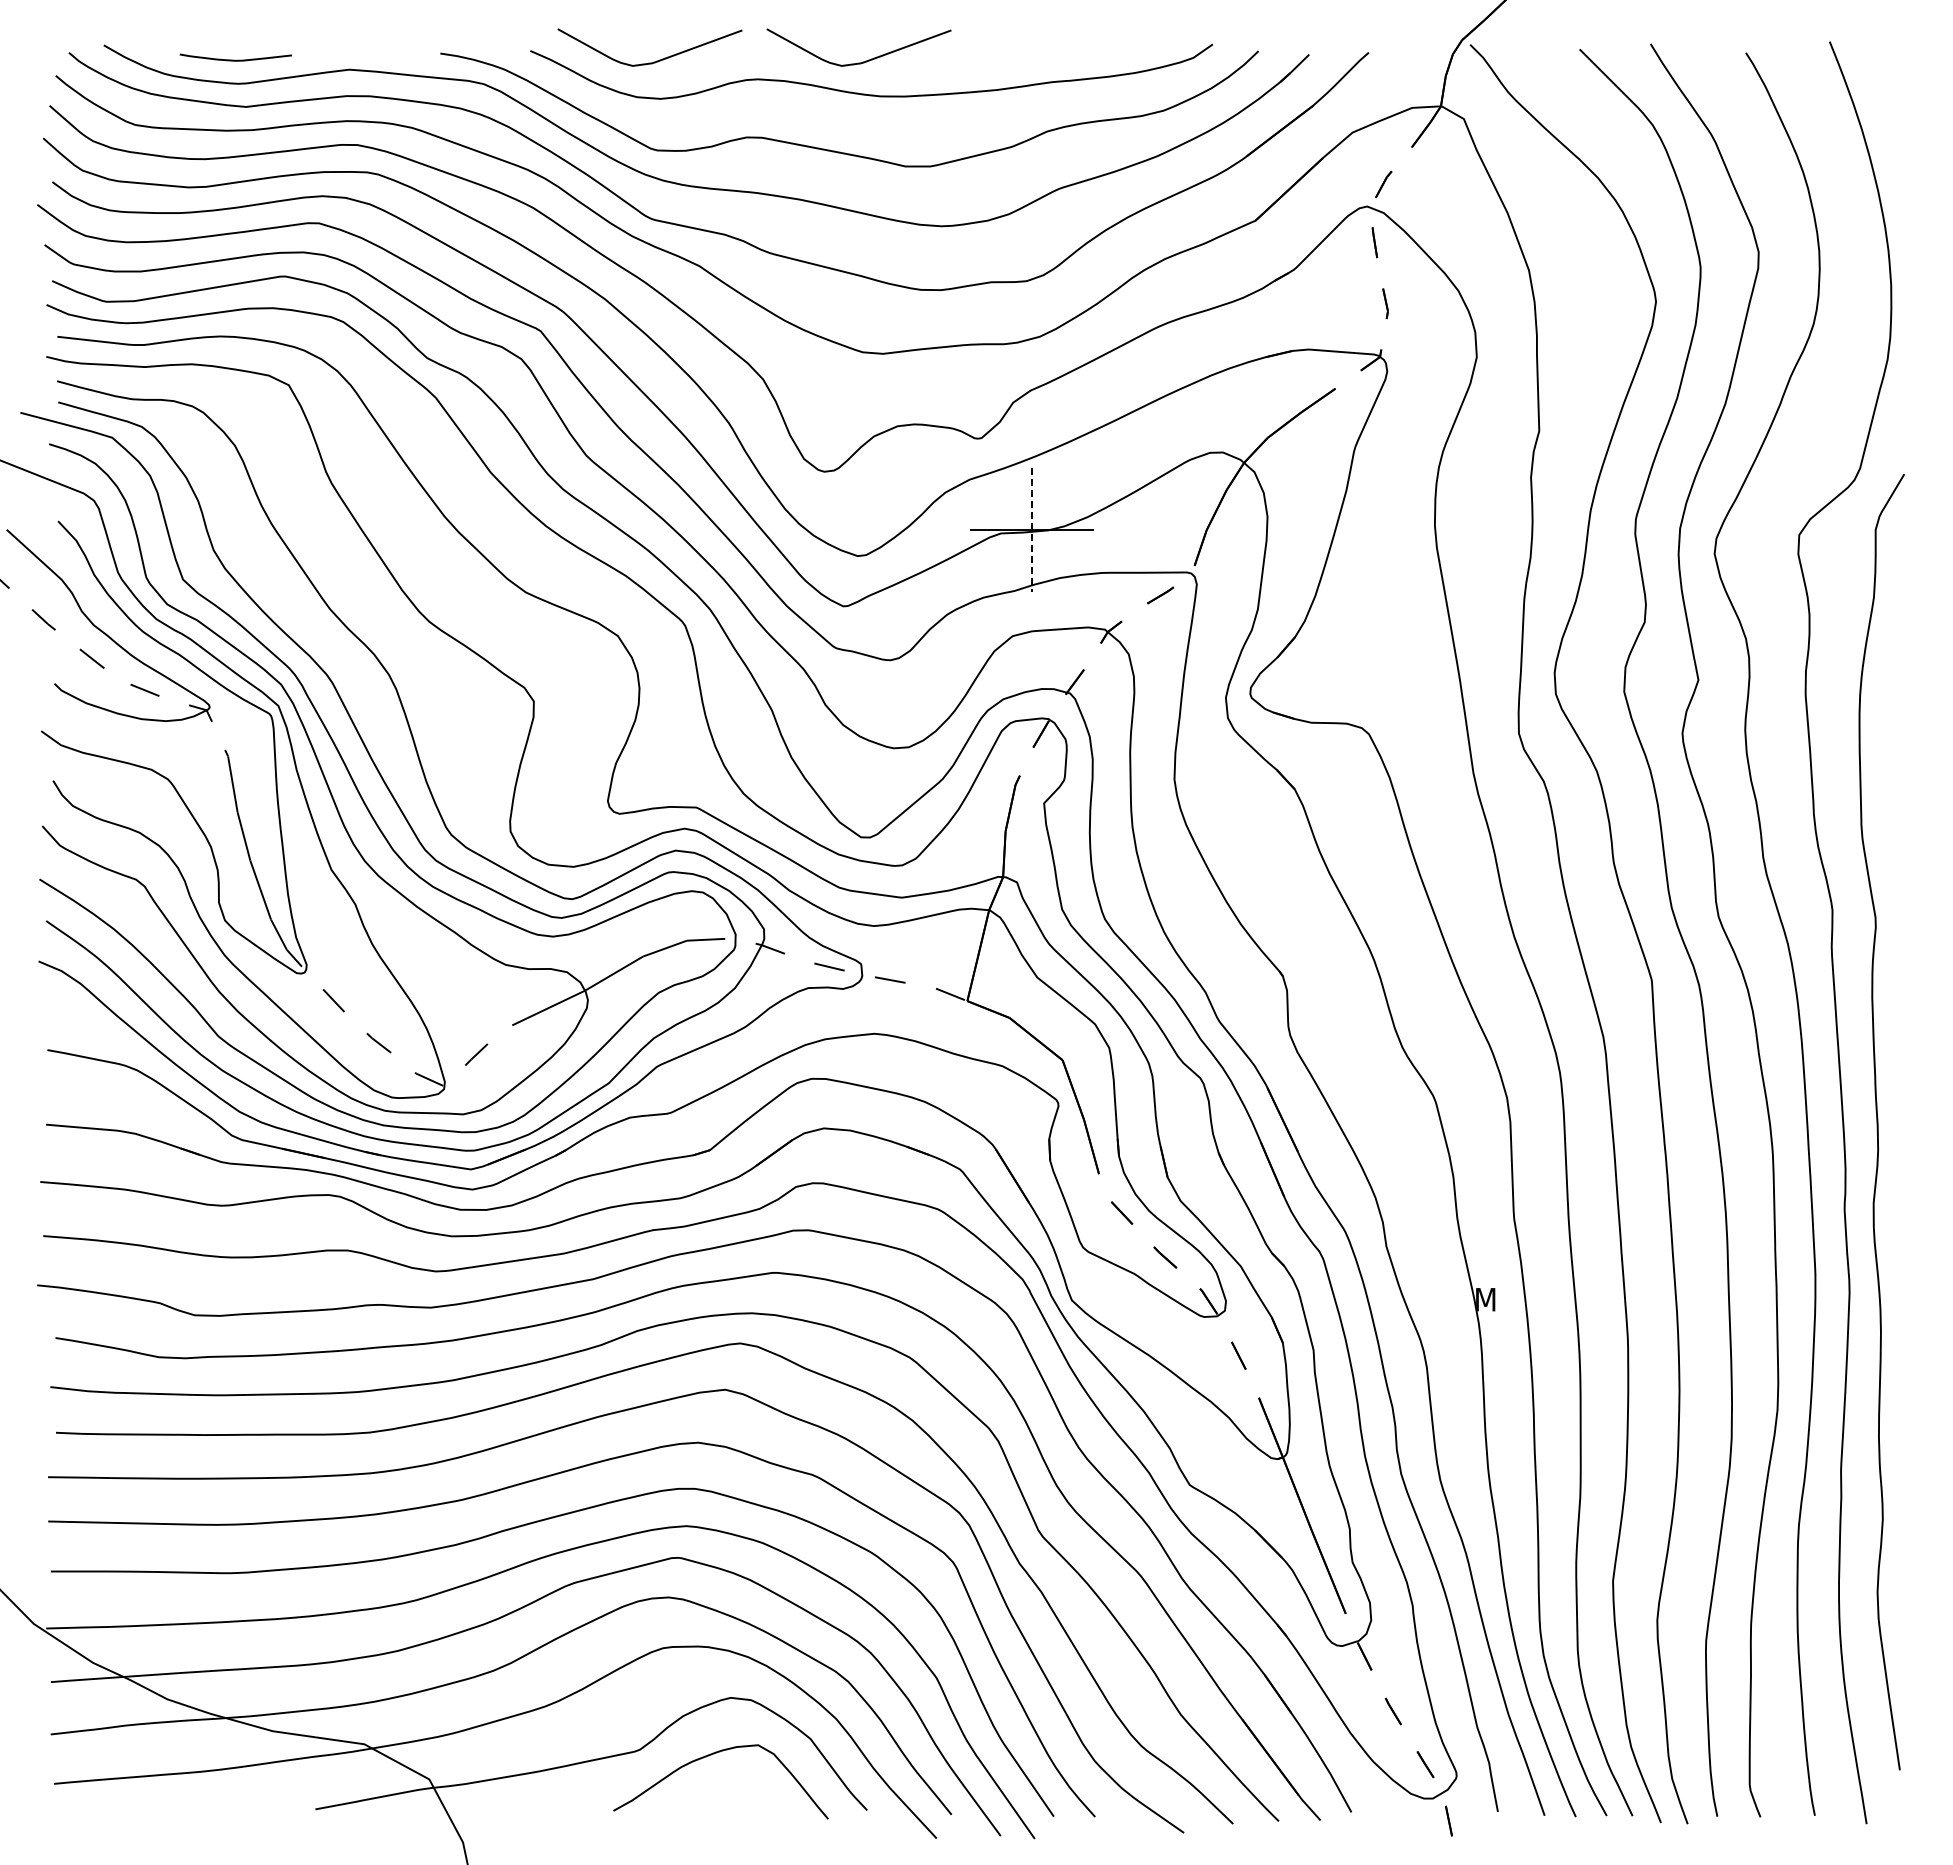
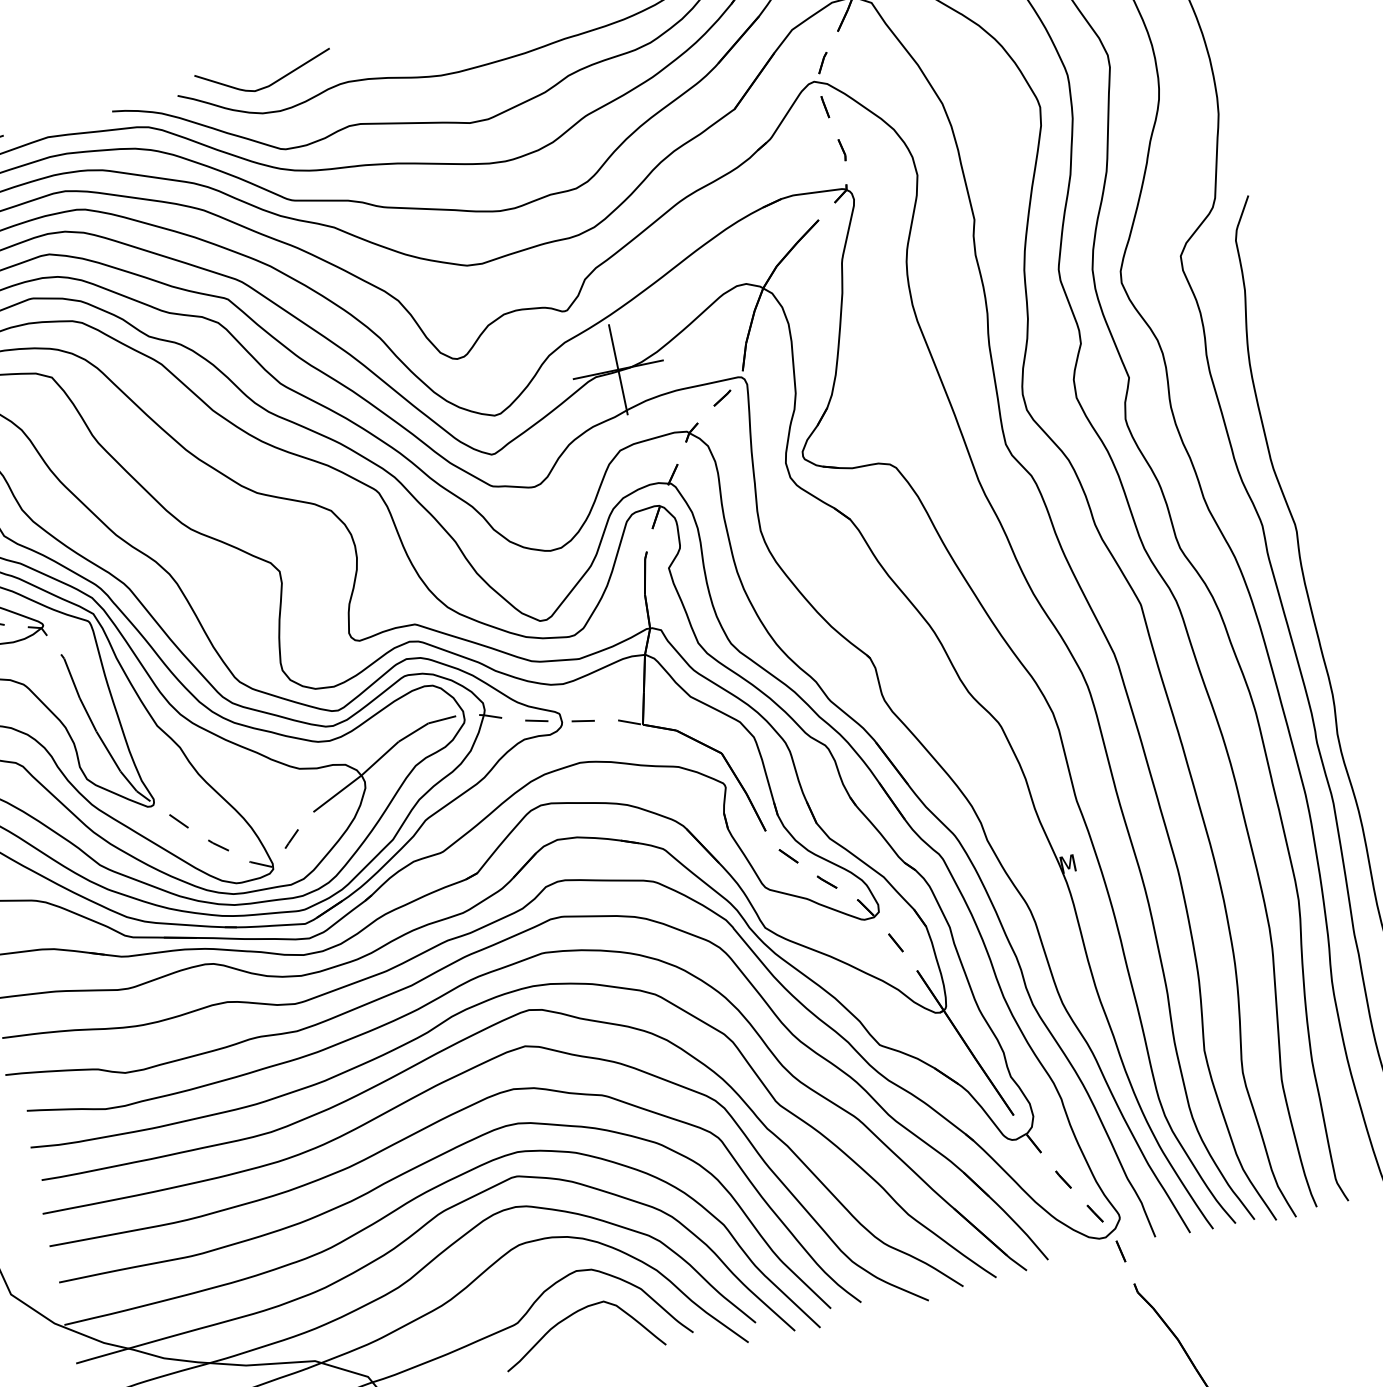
curve: (862, 61) -> (422, 52), removed
line: (1032, 530) -> (618, 370), dashed -> solid

